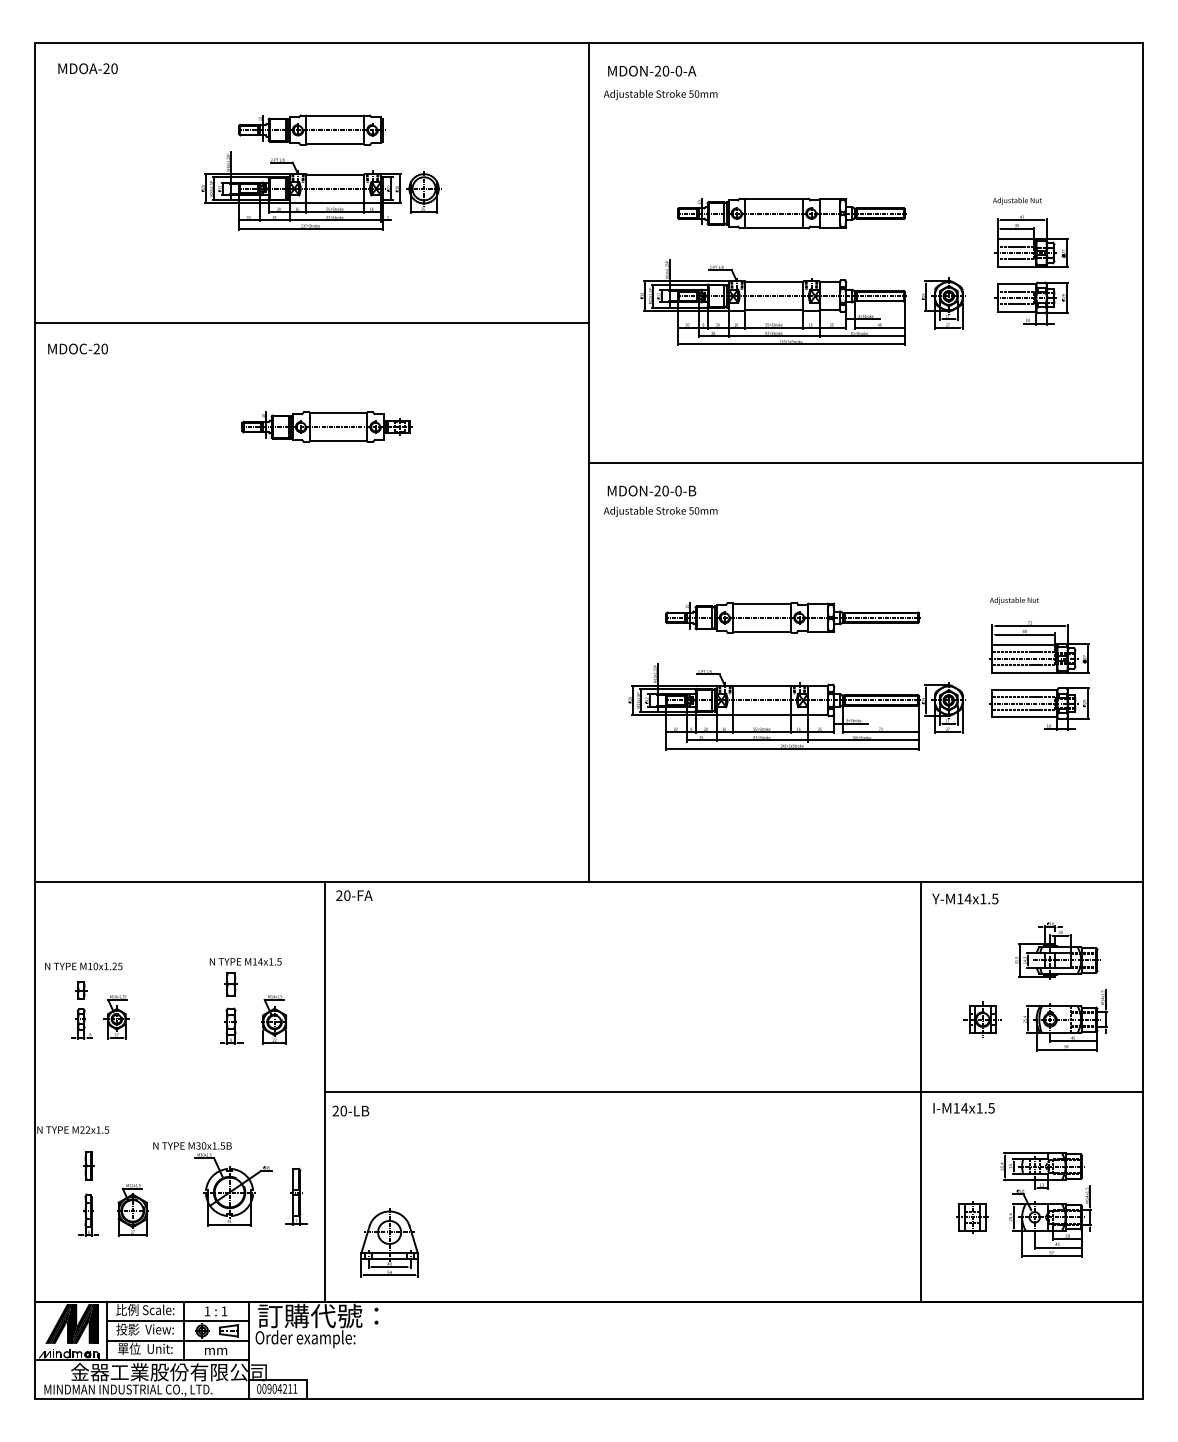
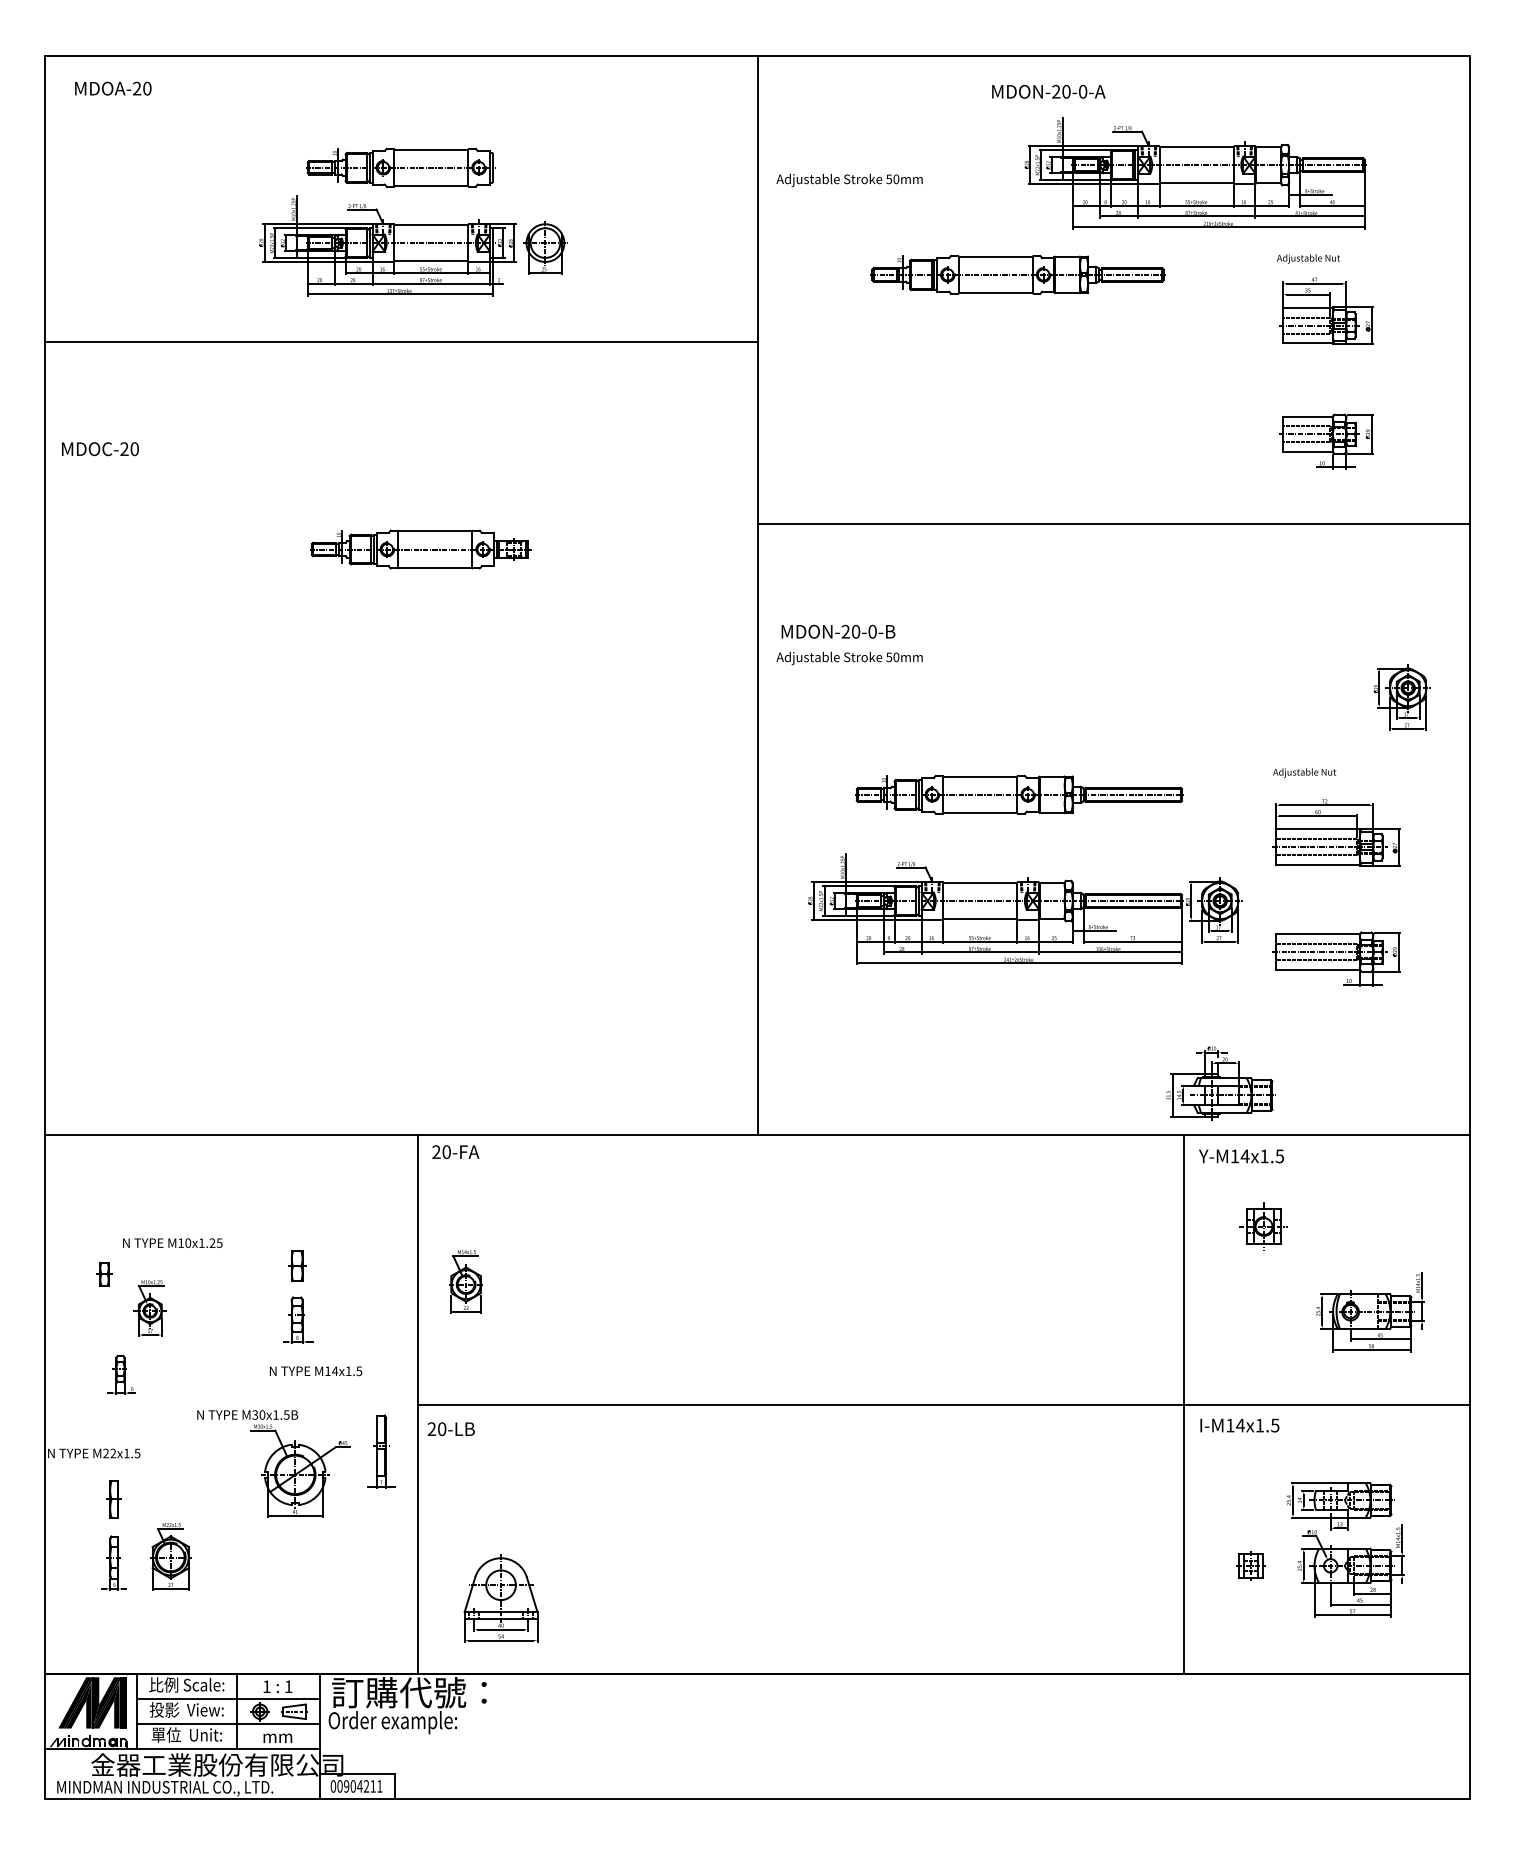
text: (651, 70) -> (1048, 91), moved
text: (660, 95) -> (849, 180), moved
part: (773, 302) -> (1195, 173), moved
part: (943, 303) -> (1401, 697), moved
part: (1031, 303) -> (1326, 441), moved
line: (312, 322) -> (401, 341), moved
line: (865, 462) -> (1113, 524), moved
part: (1039, 708) -> (1336, 958), moved
part: (1057, 951) -> (1220, 1083), moved
text: (246, 962) -> (316, 1371), moved
text: (83, 965) -> (172, 1242), moved
part: (274, 1019) -> (465, 1281), moved
part: (982, 1019) -> (1263, 1226), moved
part: (82, 1023) -> (121, 1374), moved
part: (212, 1183) -> (273, 1463), moved
part: (296, 1196) -> (381, 1451), moved
part: (972, 1217) -> (1250, 1565), size x0.7

